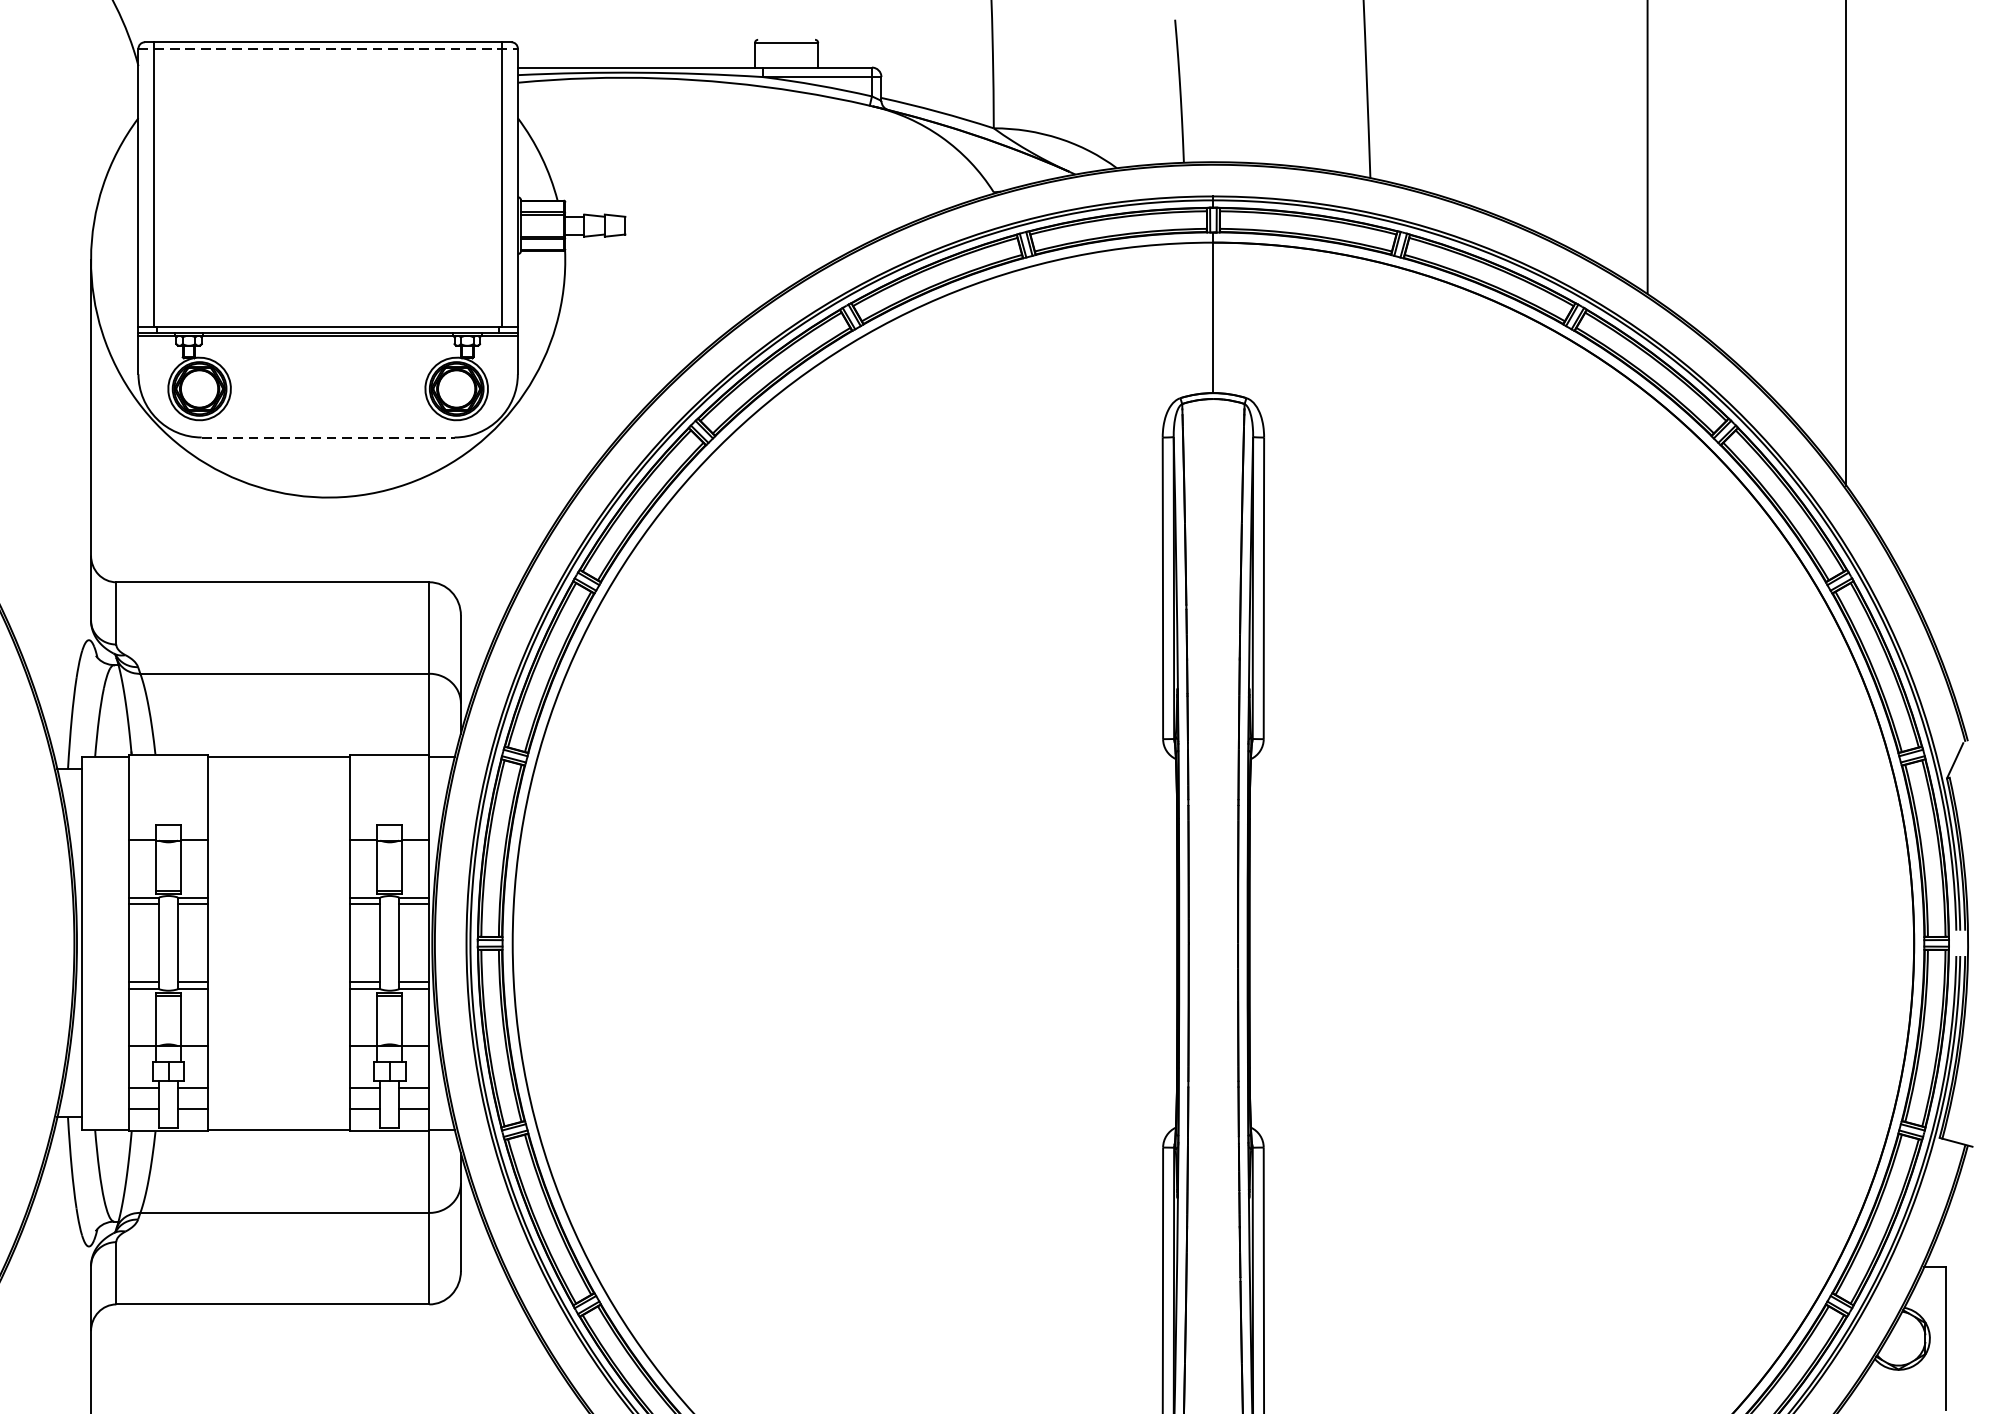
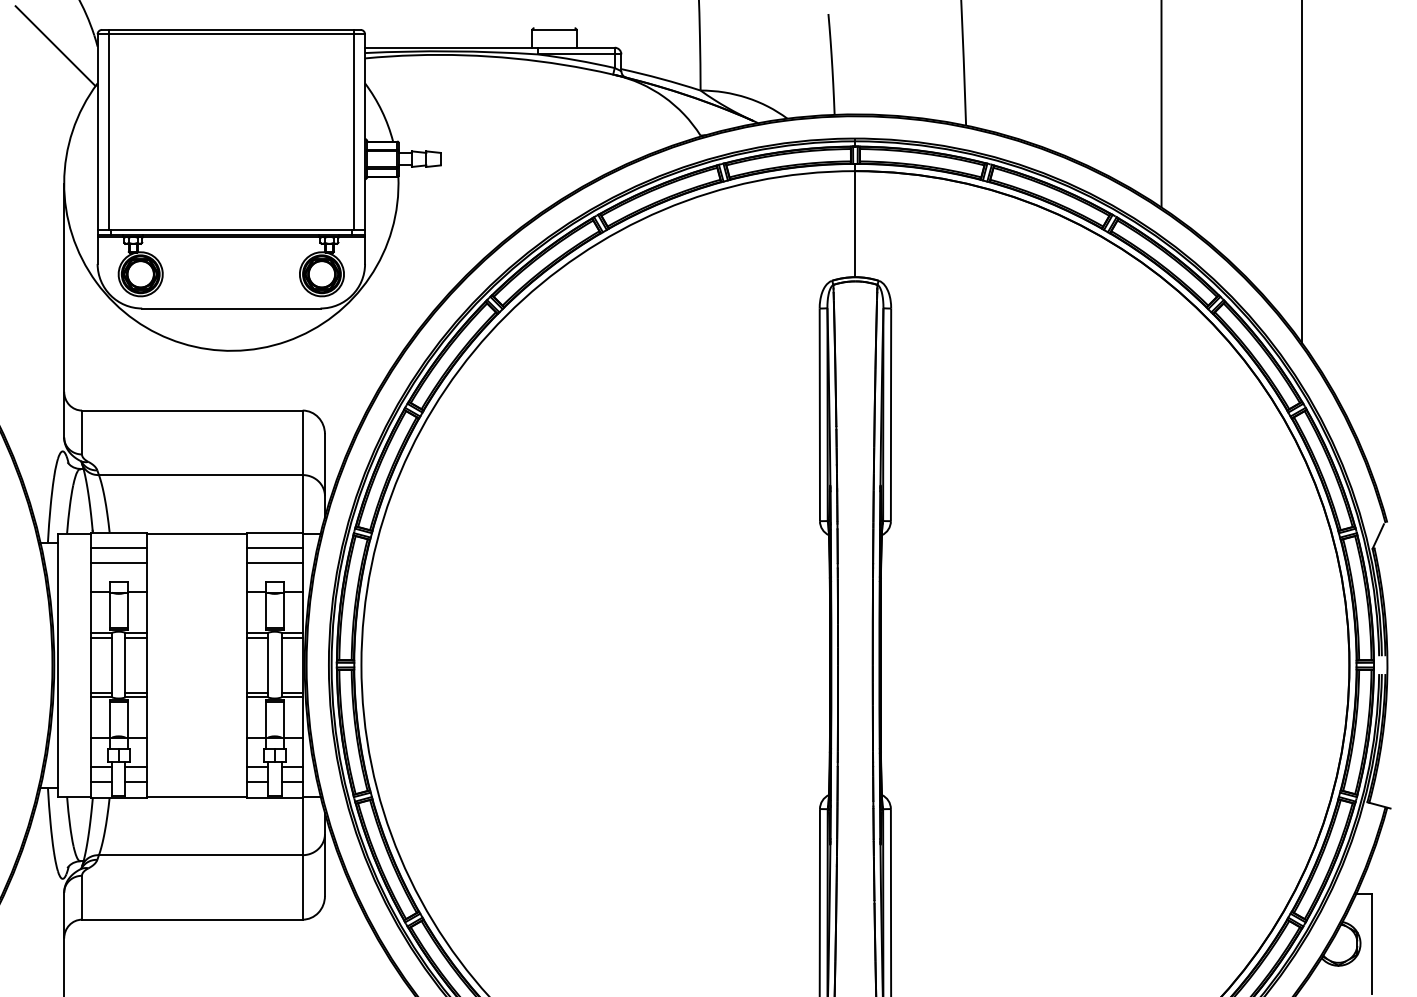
line: (328, 48) -> (231, 34), dashed -> solid
line: (78, 65) -> (55, 46), added
line: (328, 437) -> (231, 308), dashed -> solid
line: (168, 777) -> (118, 548), added
line: (389, 777) -> (274, 548), added
line: (168, 799) -> (118, 563), added
line: (389, 799) -> (274, 563), added

